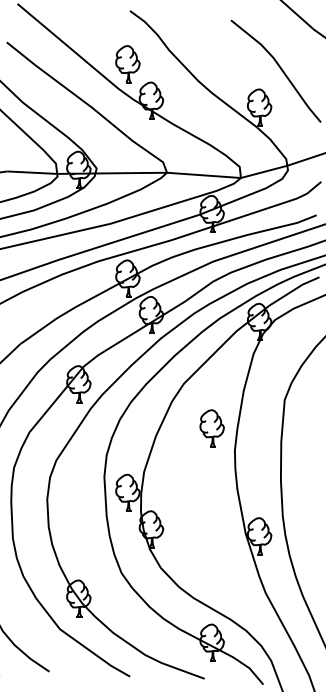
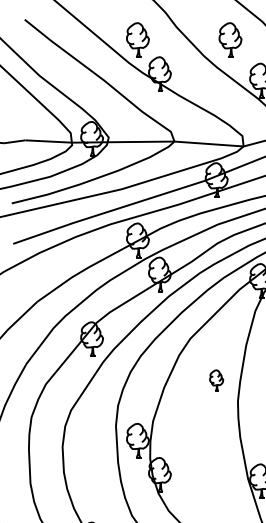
part: (226, 64) -> (230, 40), added
part: (211, 428) -> (216, 380), size x0.6

